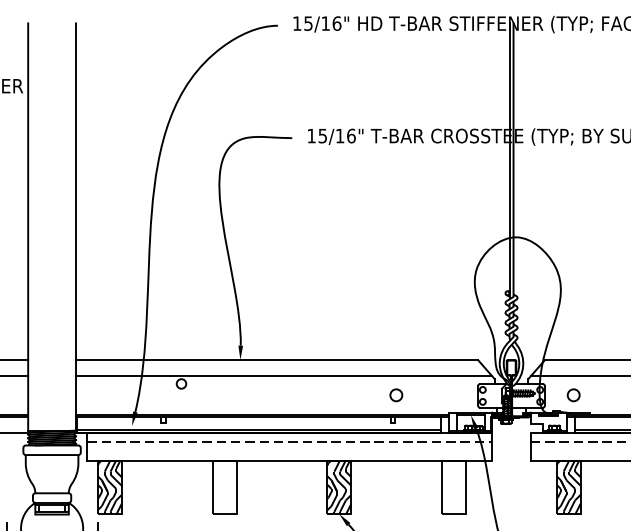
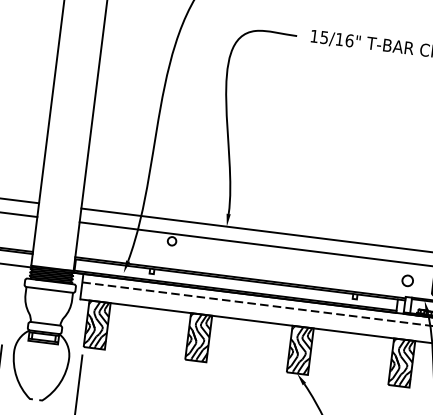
circle: (396, 395) -> (407, 281), moved
hatch: (224, 487) -> (198, 337), added
hatch: (454, 487) -> (402, 362), added

